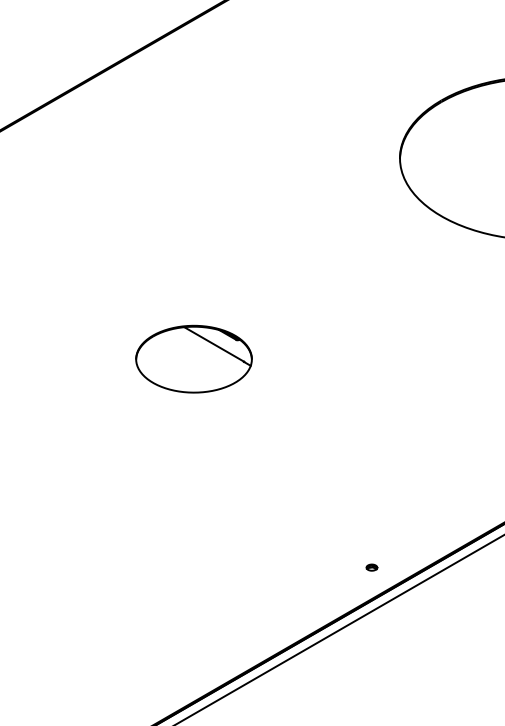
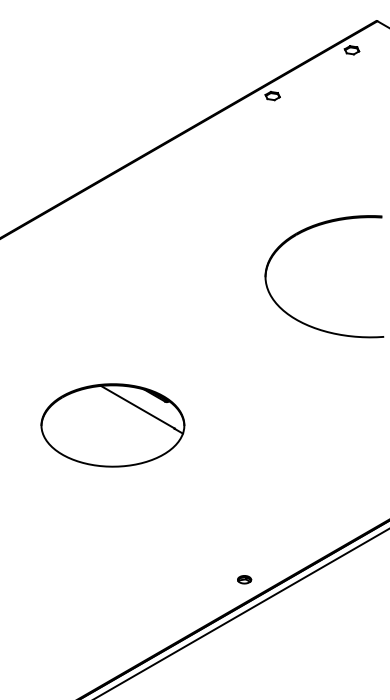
part: (193, 359) -> (112, 425), size x1.67
part: (371, 567) -> (244, 579), size x1.67

